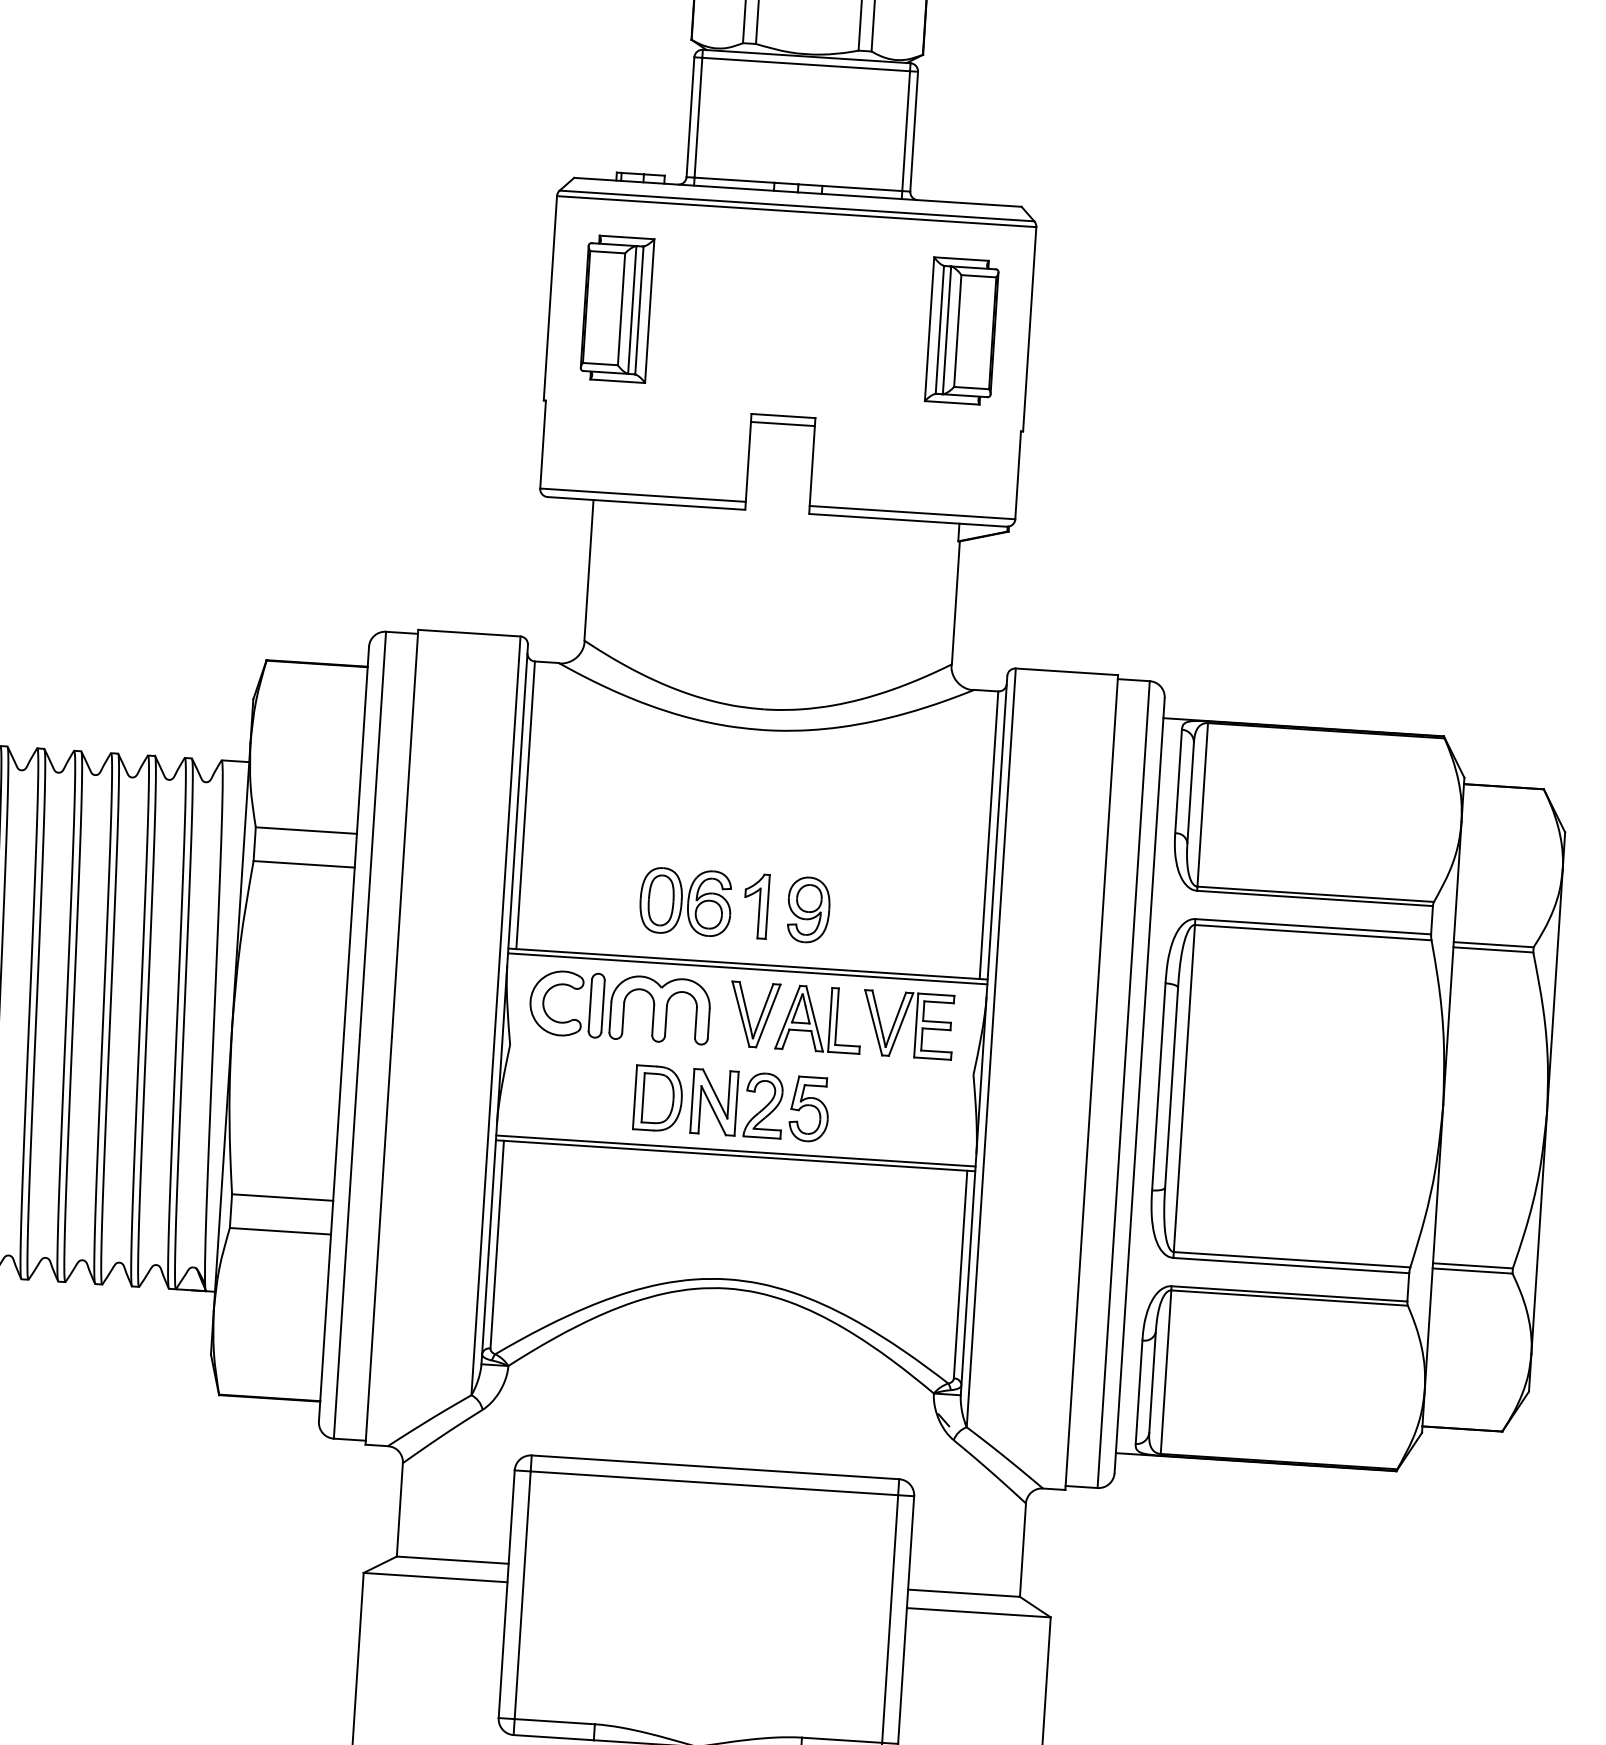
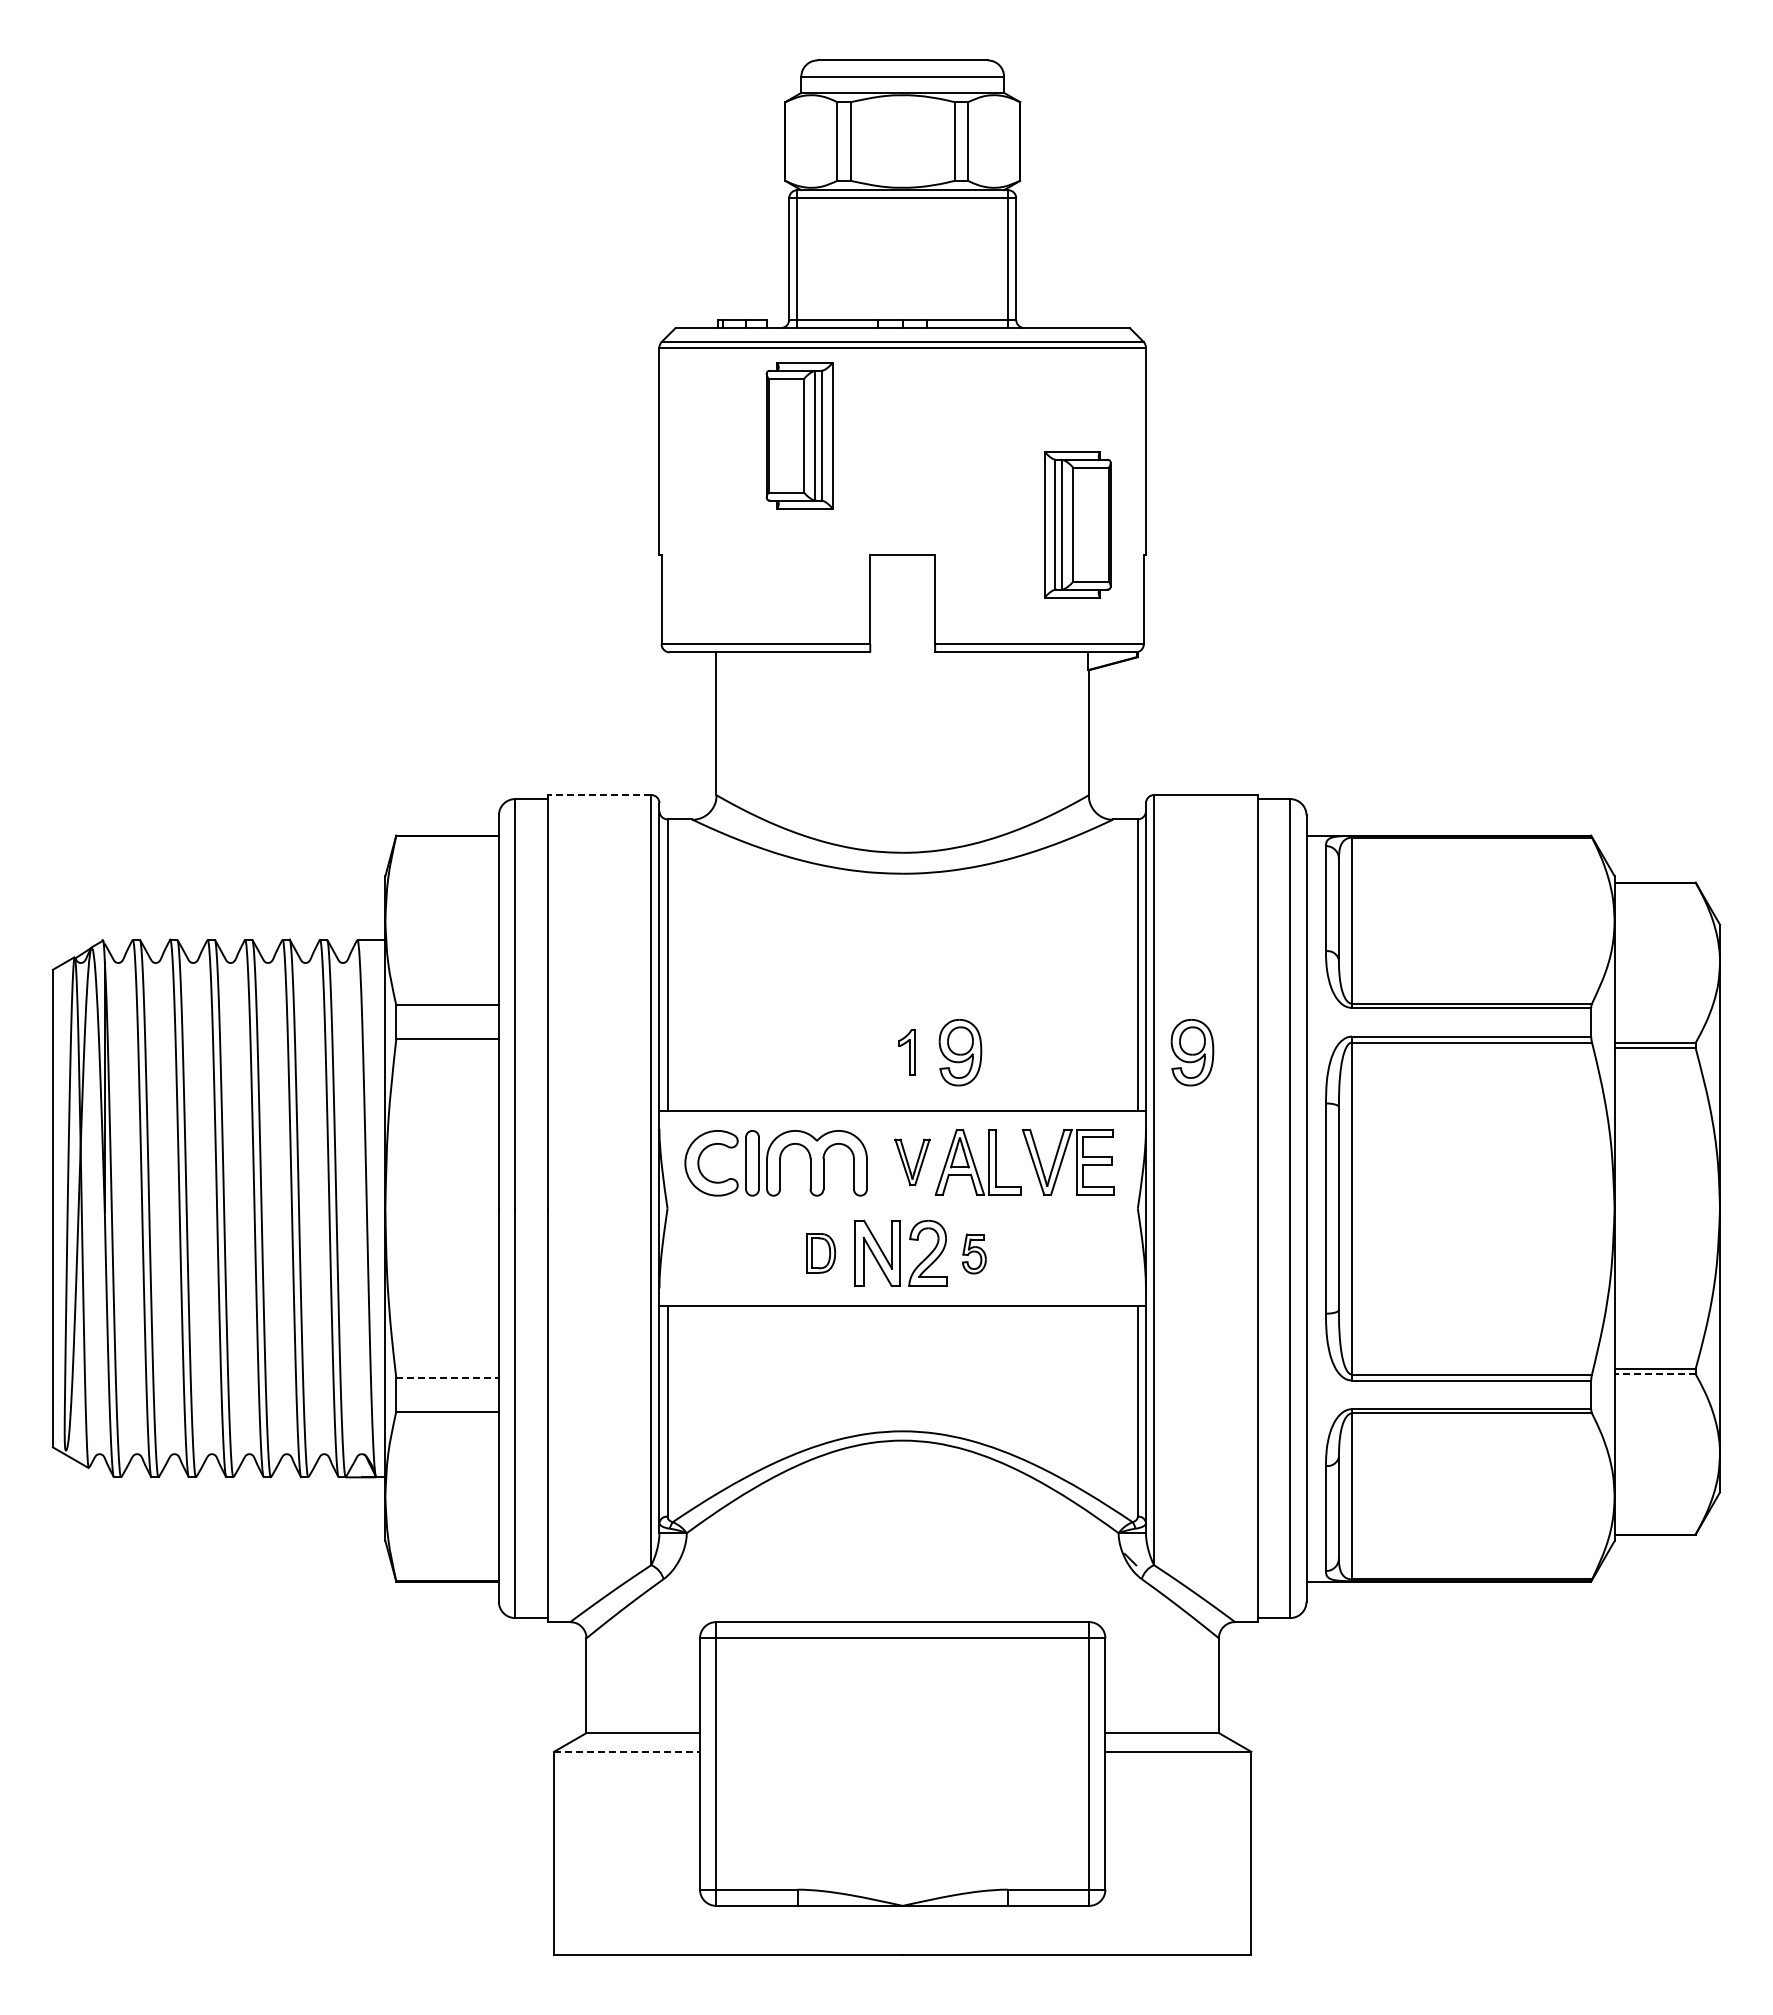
part: (617, 308) -> (799, 435), moved
part: (961, 331) -> (1077, 524), moved
line: (782, 424) -> (902, 563), removed
line: (469, 633) -> (599, 795), solid -> dashed
part: (685, 901) -> (835, 1052), removed
part: (756, 906) -> (907, 1052), size x0.7
part: (1037, 924) -> (1192, 1052), added
line: (747, 969) -> (902, 1116), removed
part: (754, 1015) -> (912, 1162), size x0.7
part: (657, 1098) -> (820, 1253), size x0.6
part: (809, 1108) -> (974, 1253), size x0.6
line: (735, 1151) -> (902, 1301), removed
line: (283, 1197) -> (448, 1377), solid -> dashed
line: (1472, 1271) -> (1655, 1374), solid -> dashed
line: (436, 1577) -> (627, 1751), solid -> dashed

